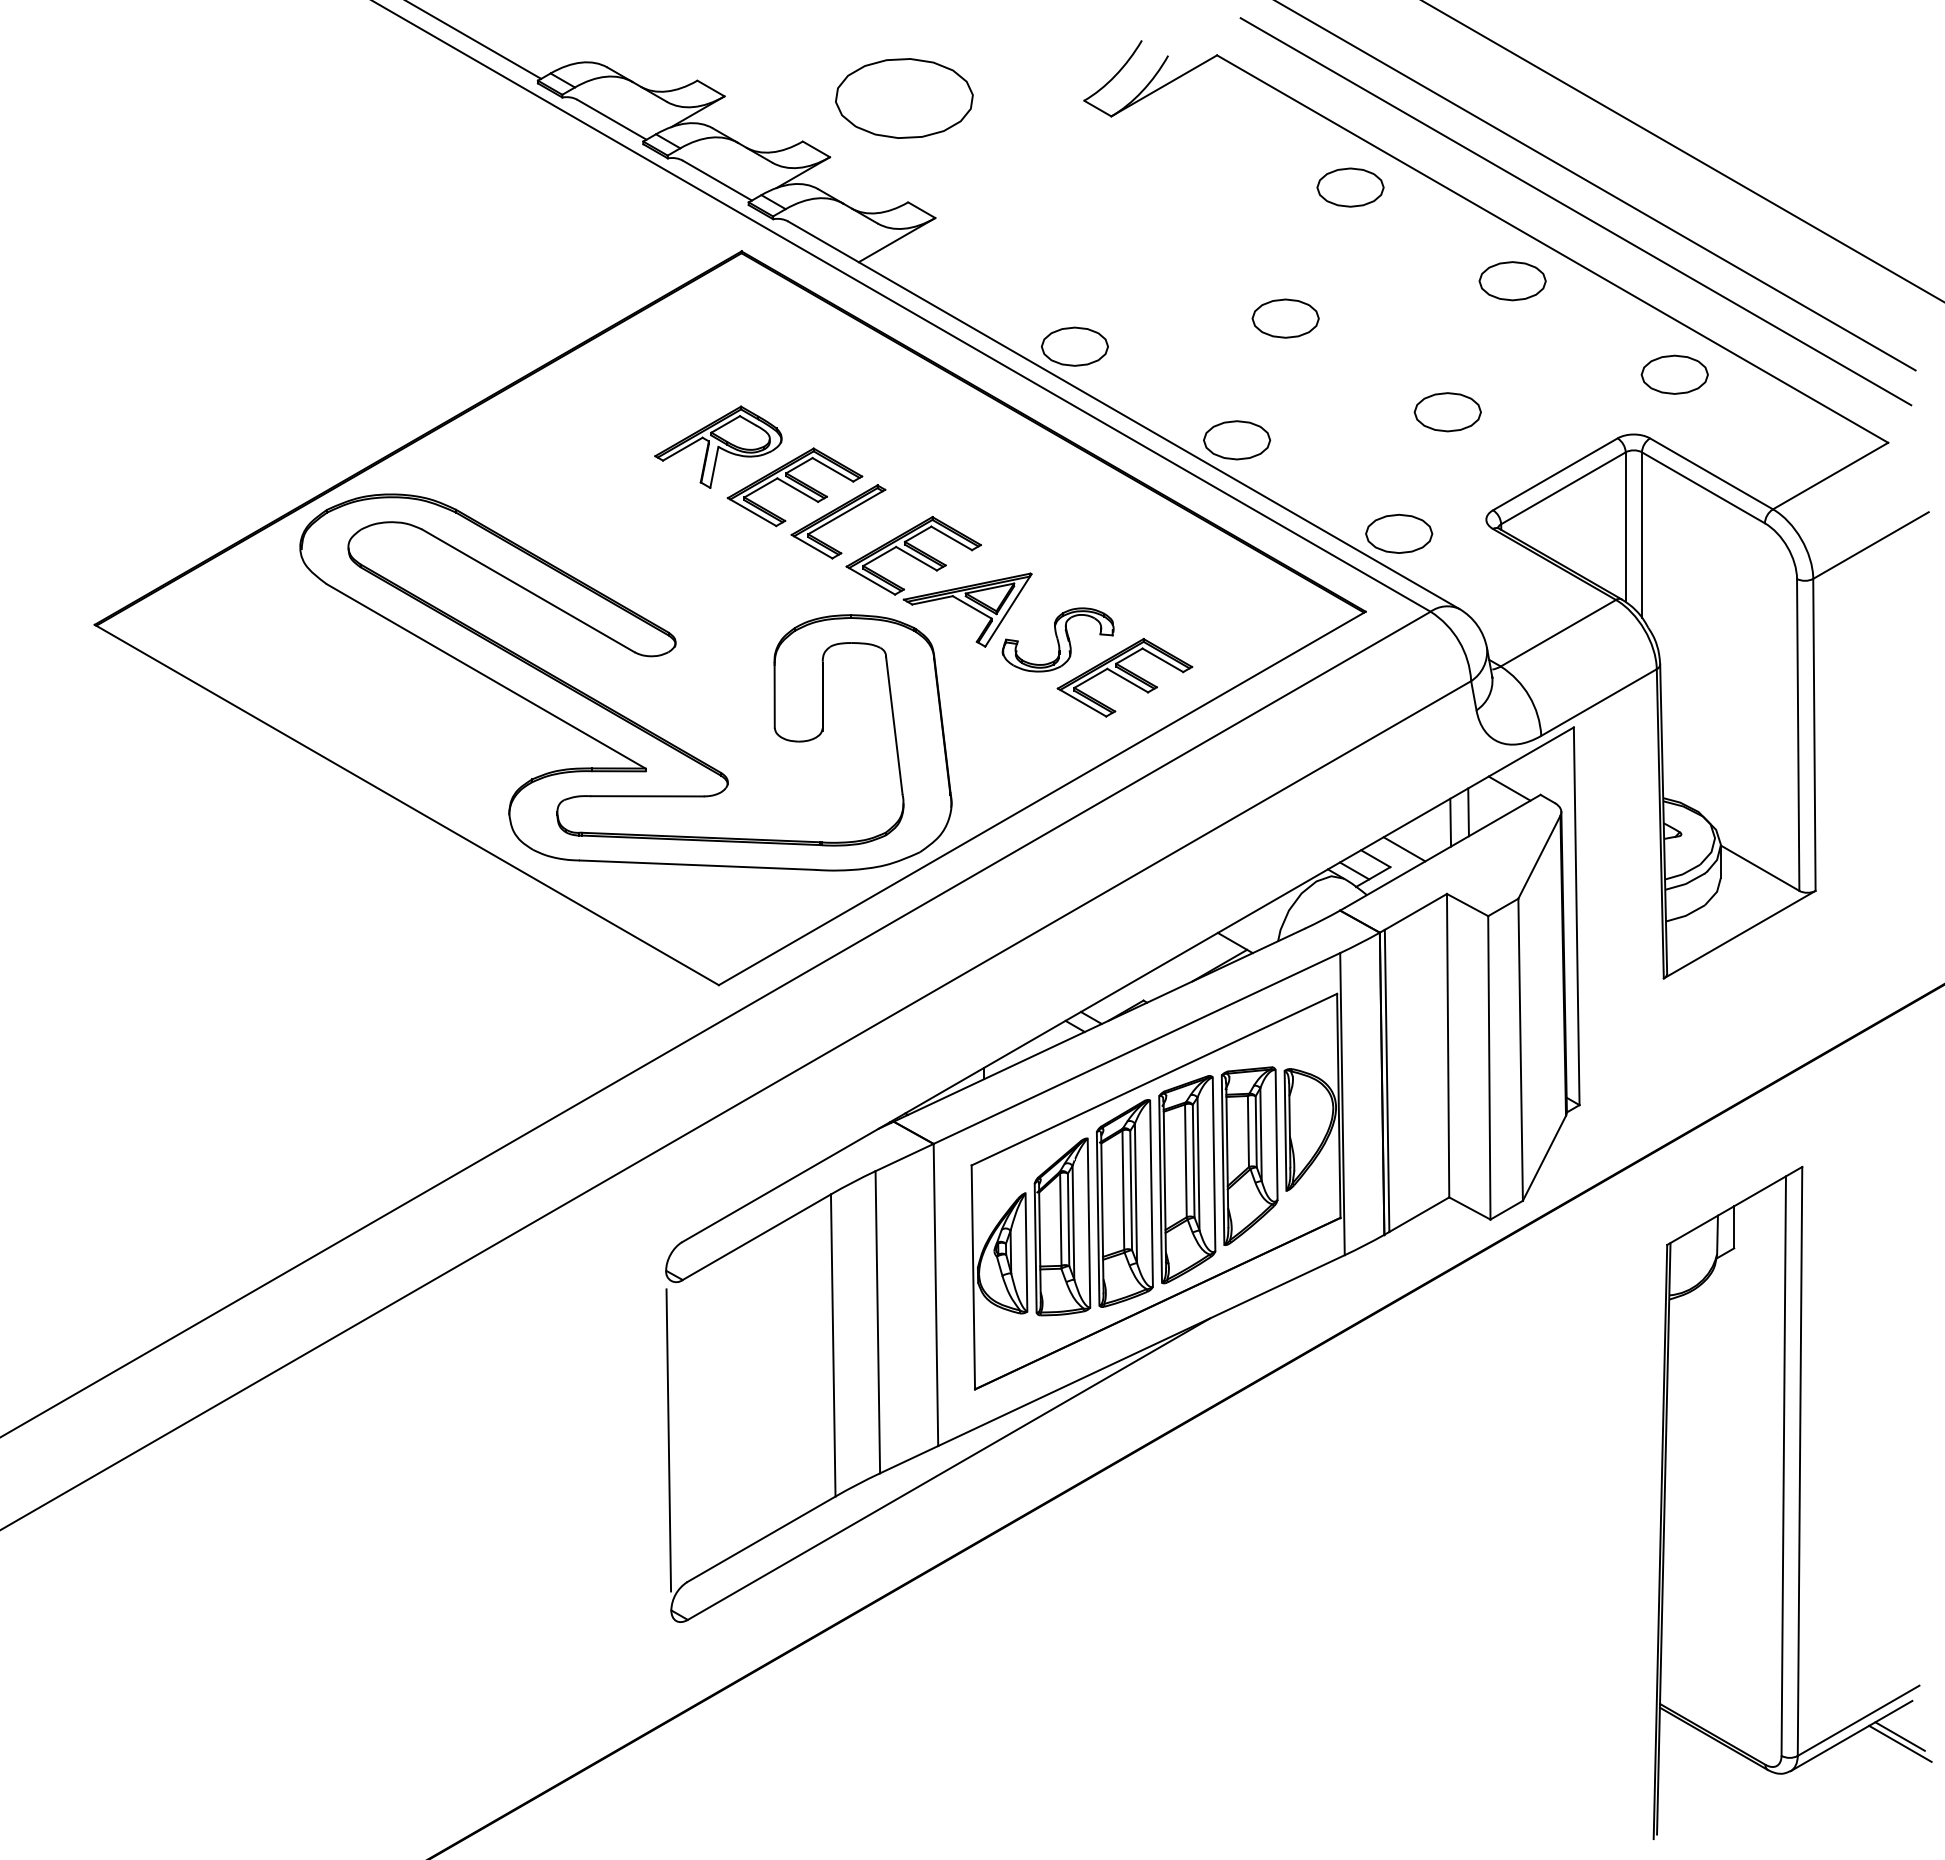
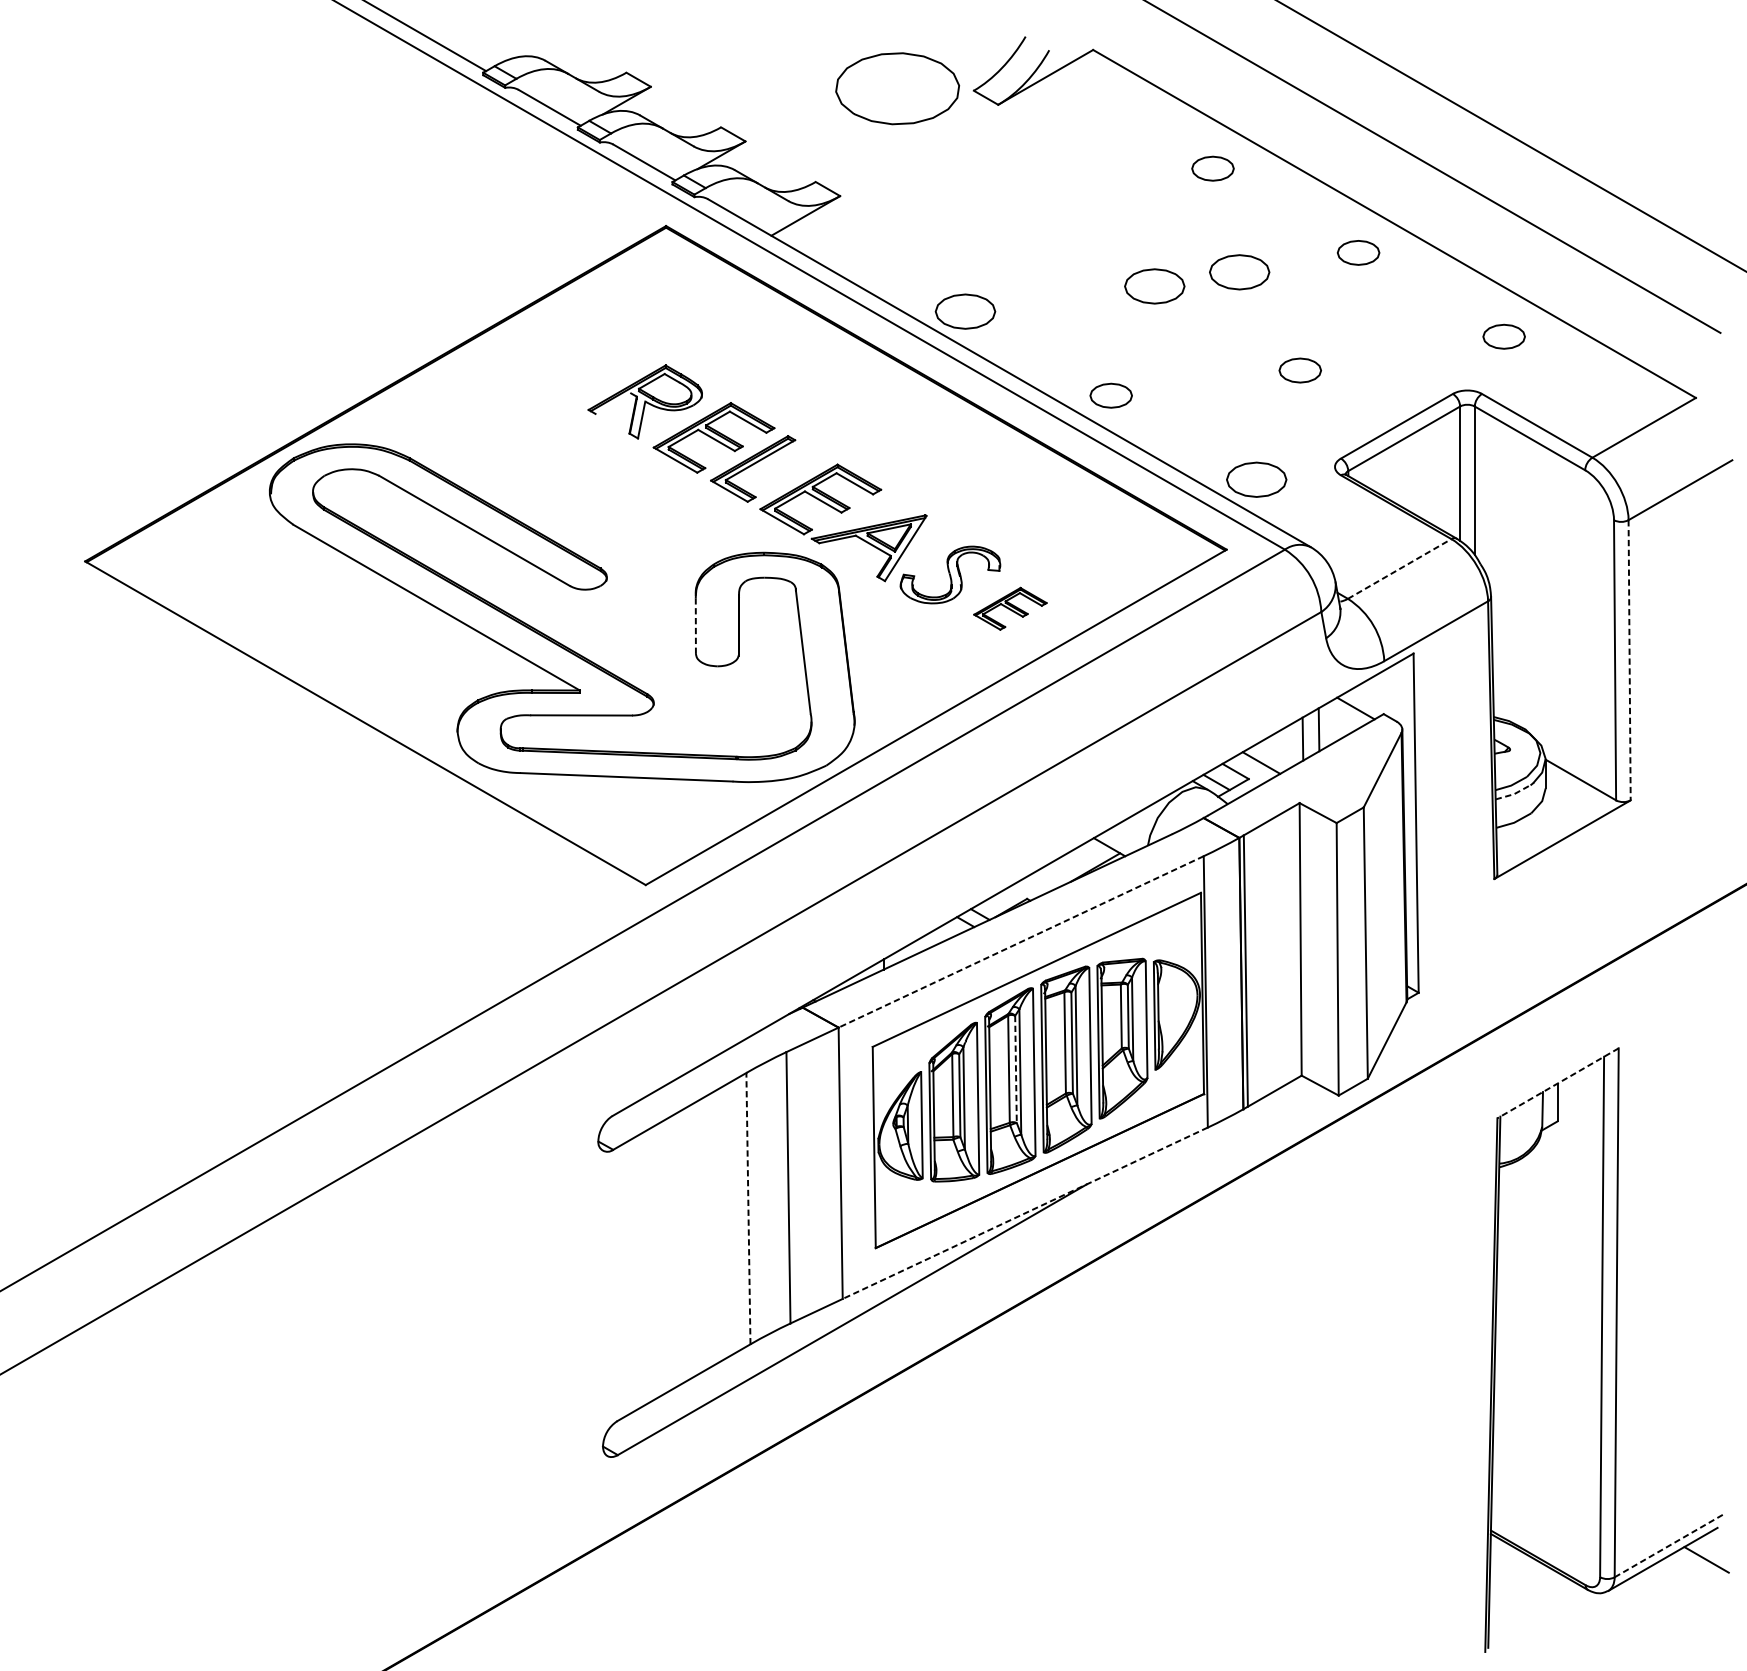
part: (904, 98) -> (897, 88), moved
part: (1350, 187) -> (1212, 168), size x0.7
line: (1575, 211) -> (1415, 190), removed
part: (1512, 281) -> (1358, 253), size x0.7
part: (1380, 302) -> (1239, 271), added
part: (1674, 374) -> (1503, 336), size x0.7
part: (1447, 412) -> (1300, 370), size x0.7
part: (1237, 440) -> (1111, 395), size x0.7
line: (682, 448) -> (613, 403), removed
line: (1558, 633) -> (1399, 569), solid -> dashed
part: (1124, 677) -> (1010, 608), size x0.6
line: (774, 694) -> (695, 623), solid -> dashed
line: (1814, 734) -> (1629, 659), solid -> dashed
line: (1685, 884) -> (1513, 794), solid -> dashed
line: (1136, 1048) -> (1020, 941), solid -> dashed
line: (1131, 1190) -> (1016, 1069), solid -> dashed
line: (1734, 1205) -> (1557, 1082), solid -> dashed
line: (833, 1344) -> (748, 1207), solid -> dashed
line: (1141, 1350) -> (1025, 1213), solid -> dashed
line: (668, 1440) -> (600, 1293), removed
line: (1859, 1720) -> (1670, 1545), solid -> dashed
line: (1900, 1743) -> (1706, 1566), removed

